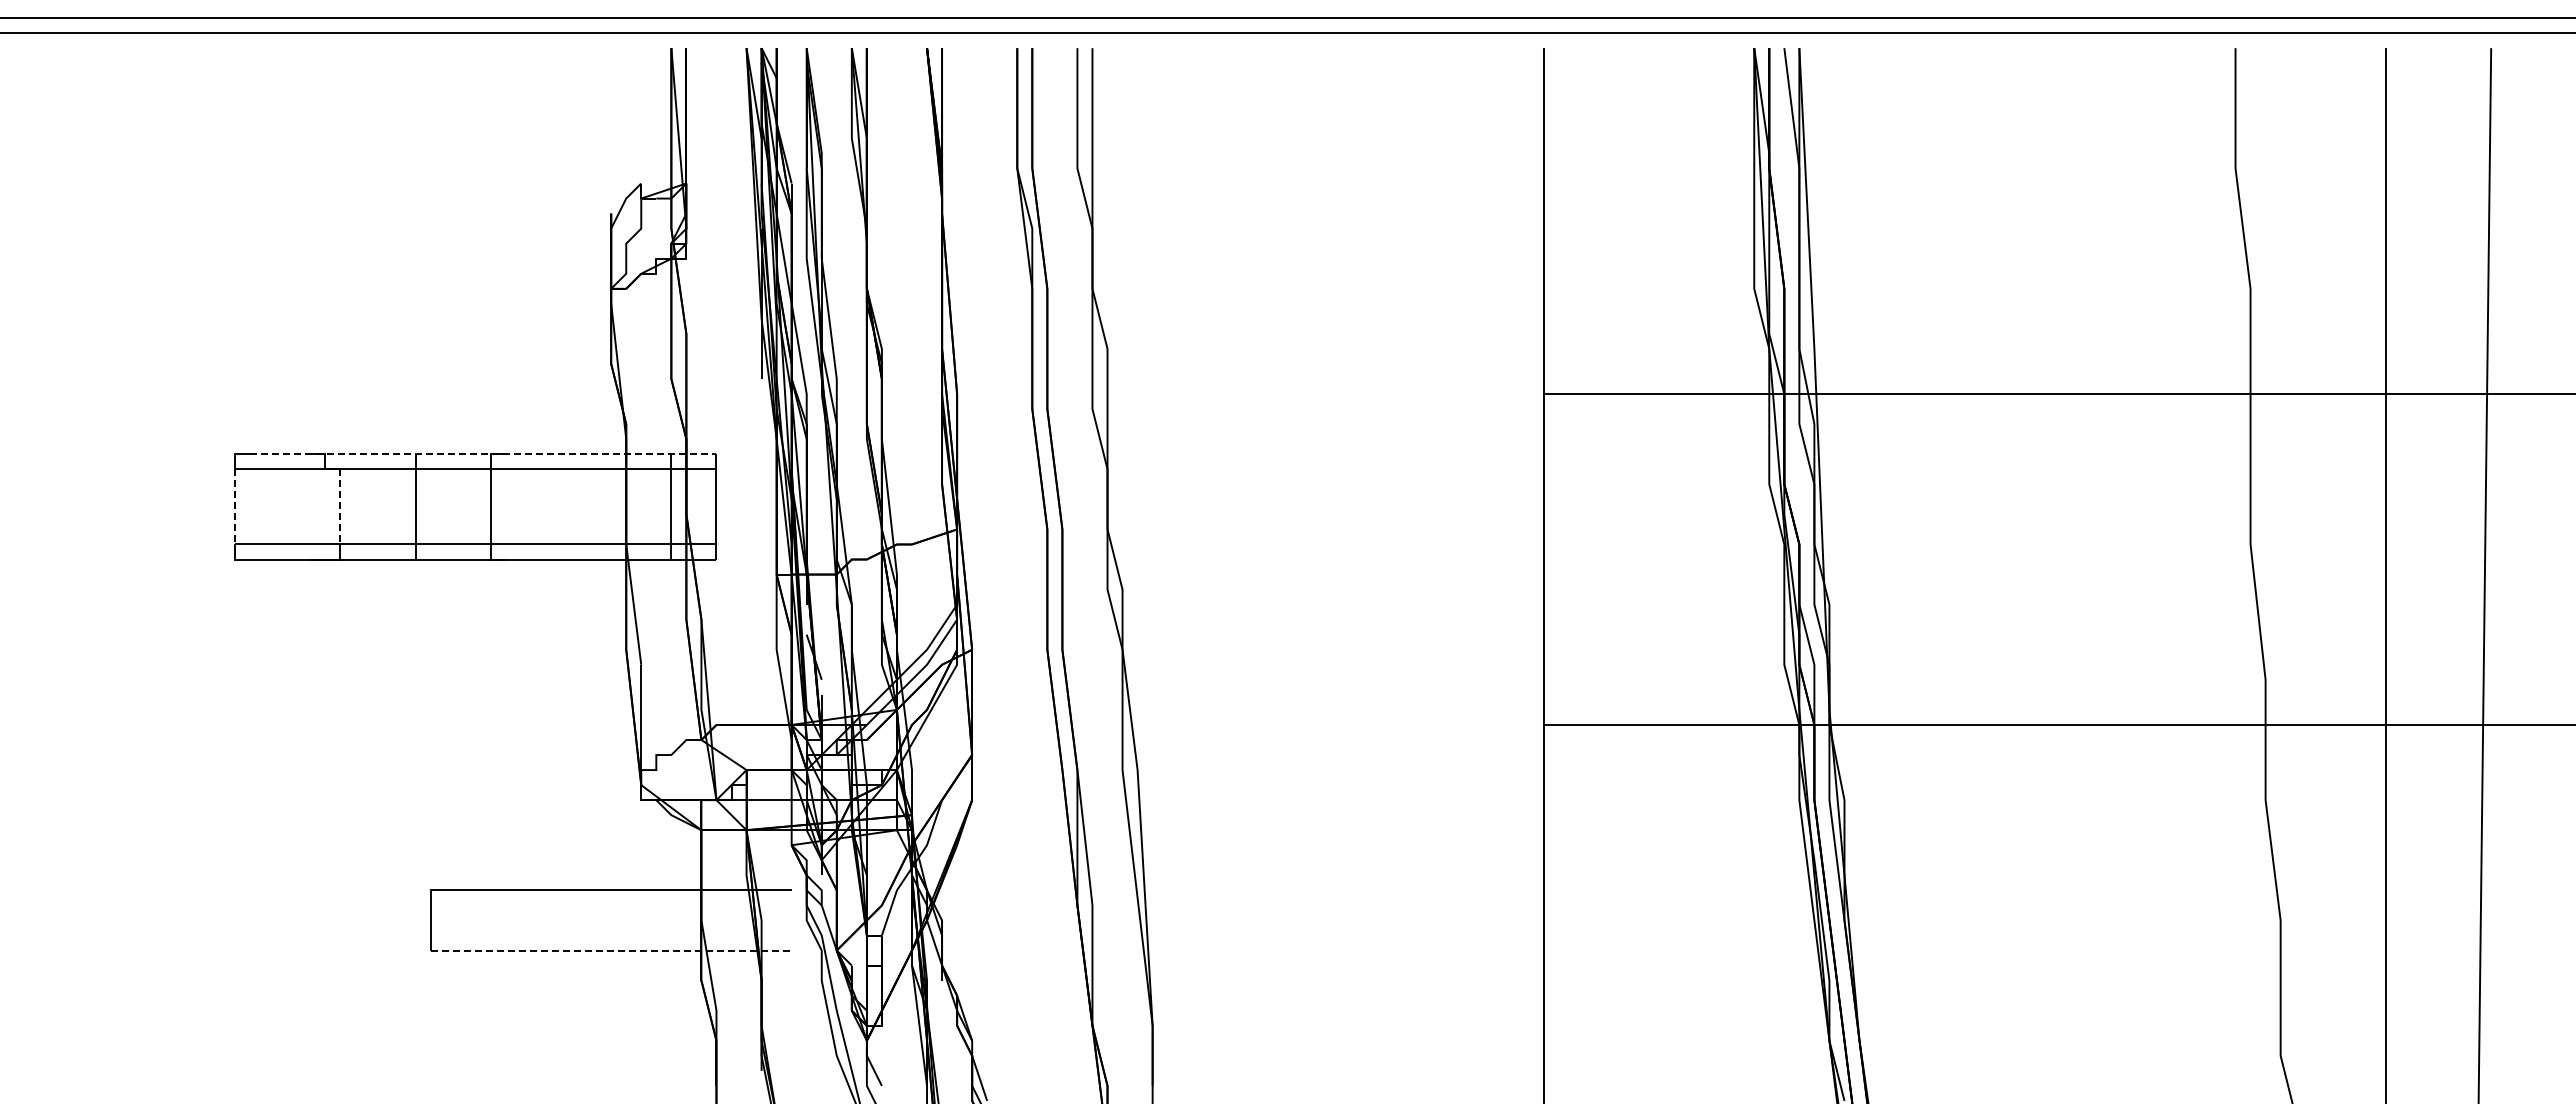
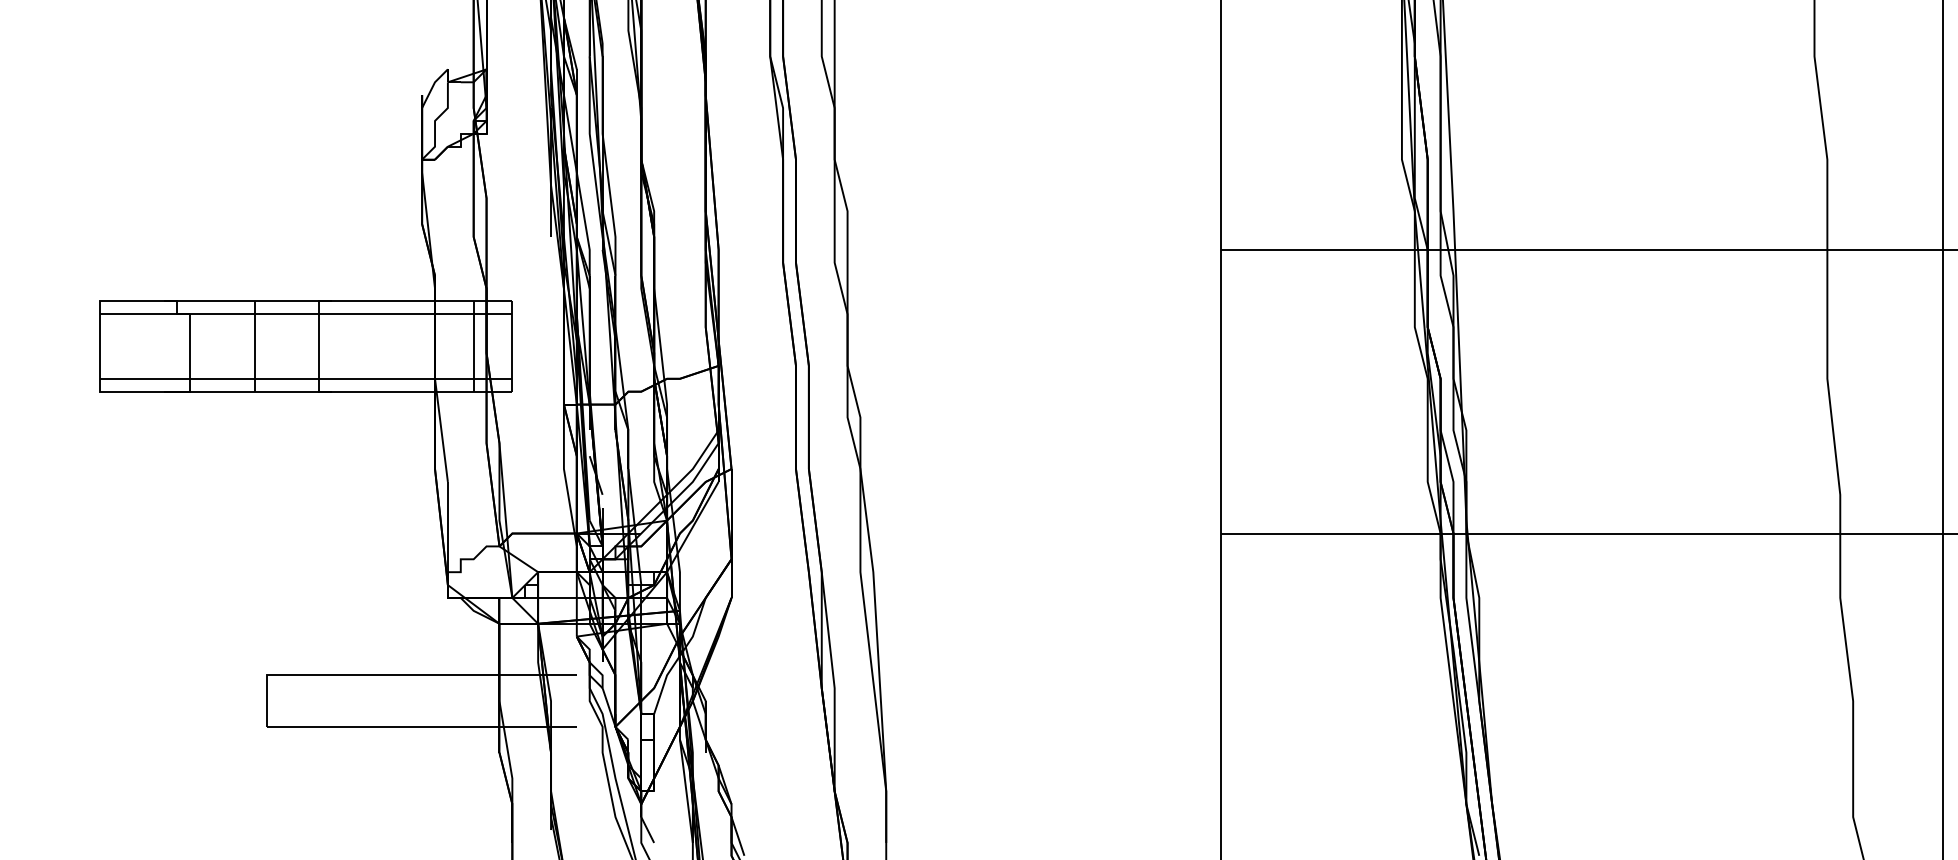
line: (483, 454) -> (312, 301), dashed -> solid
line: (235, 506) -> (100, 346), dashed -> solid
line: (340, 506) -> (190, 346), dashed -> solid
line: (611, 950) -> (422, 726), dashed -> solid

